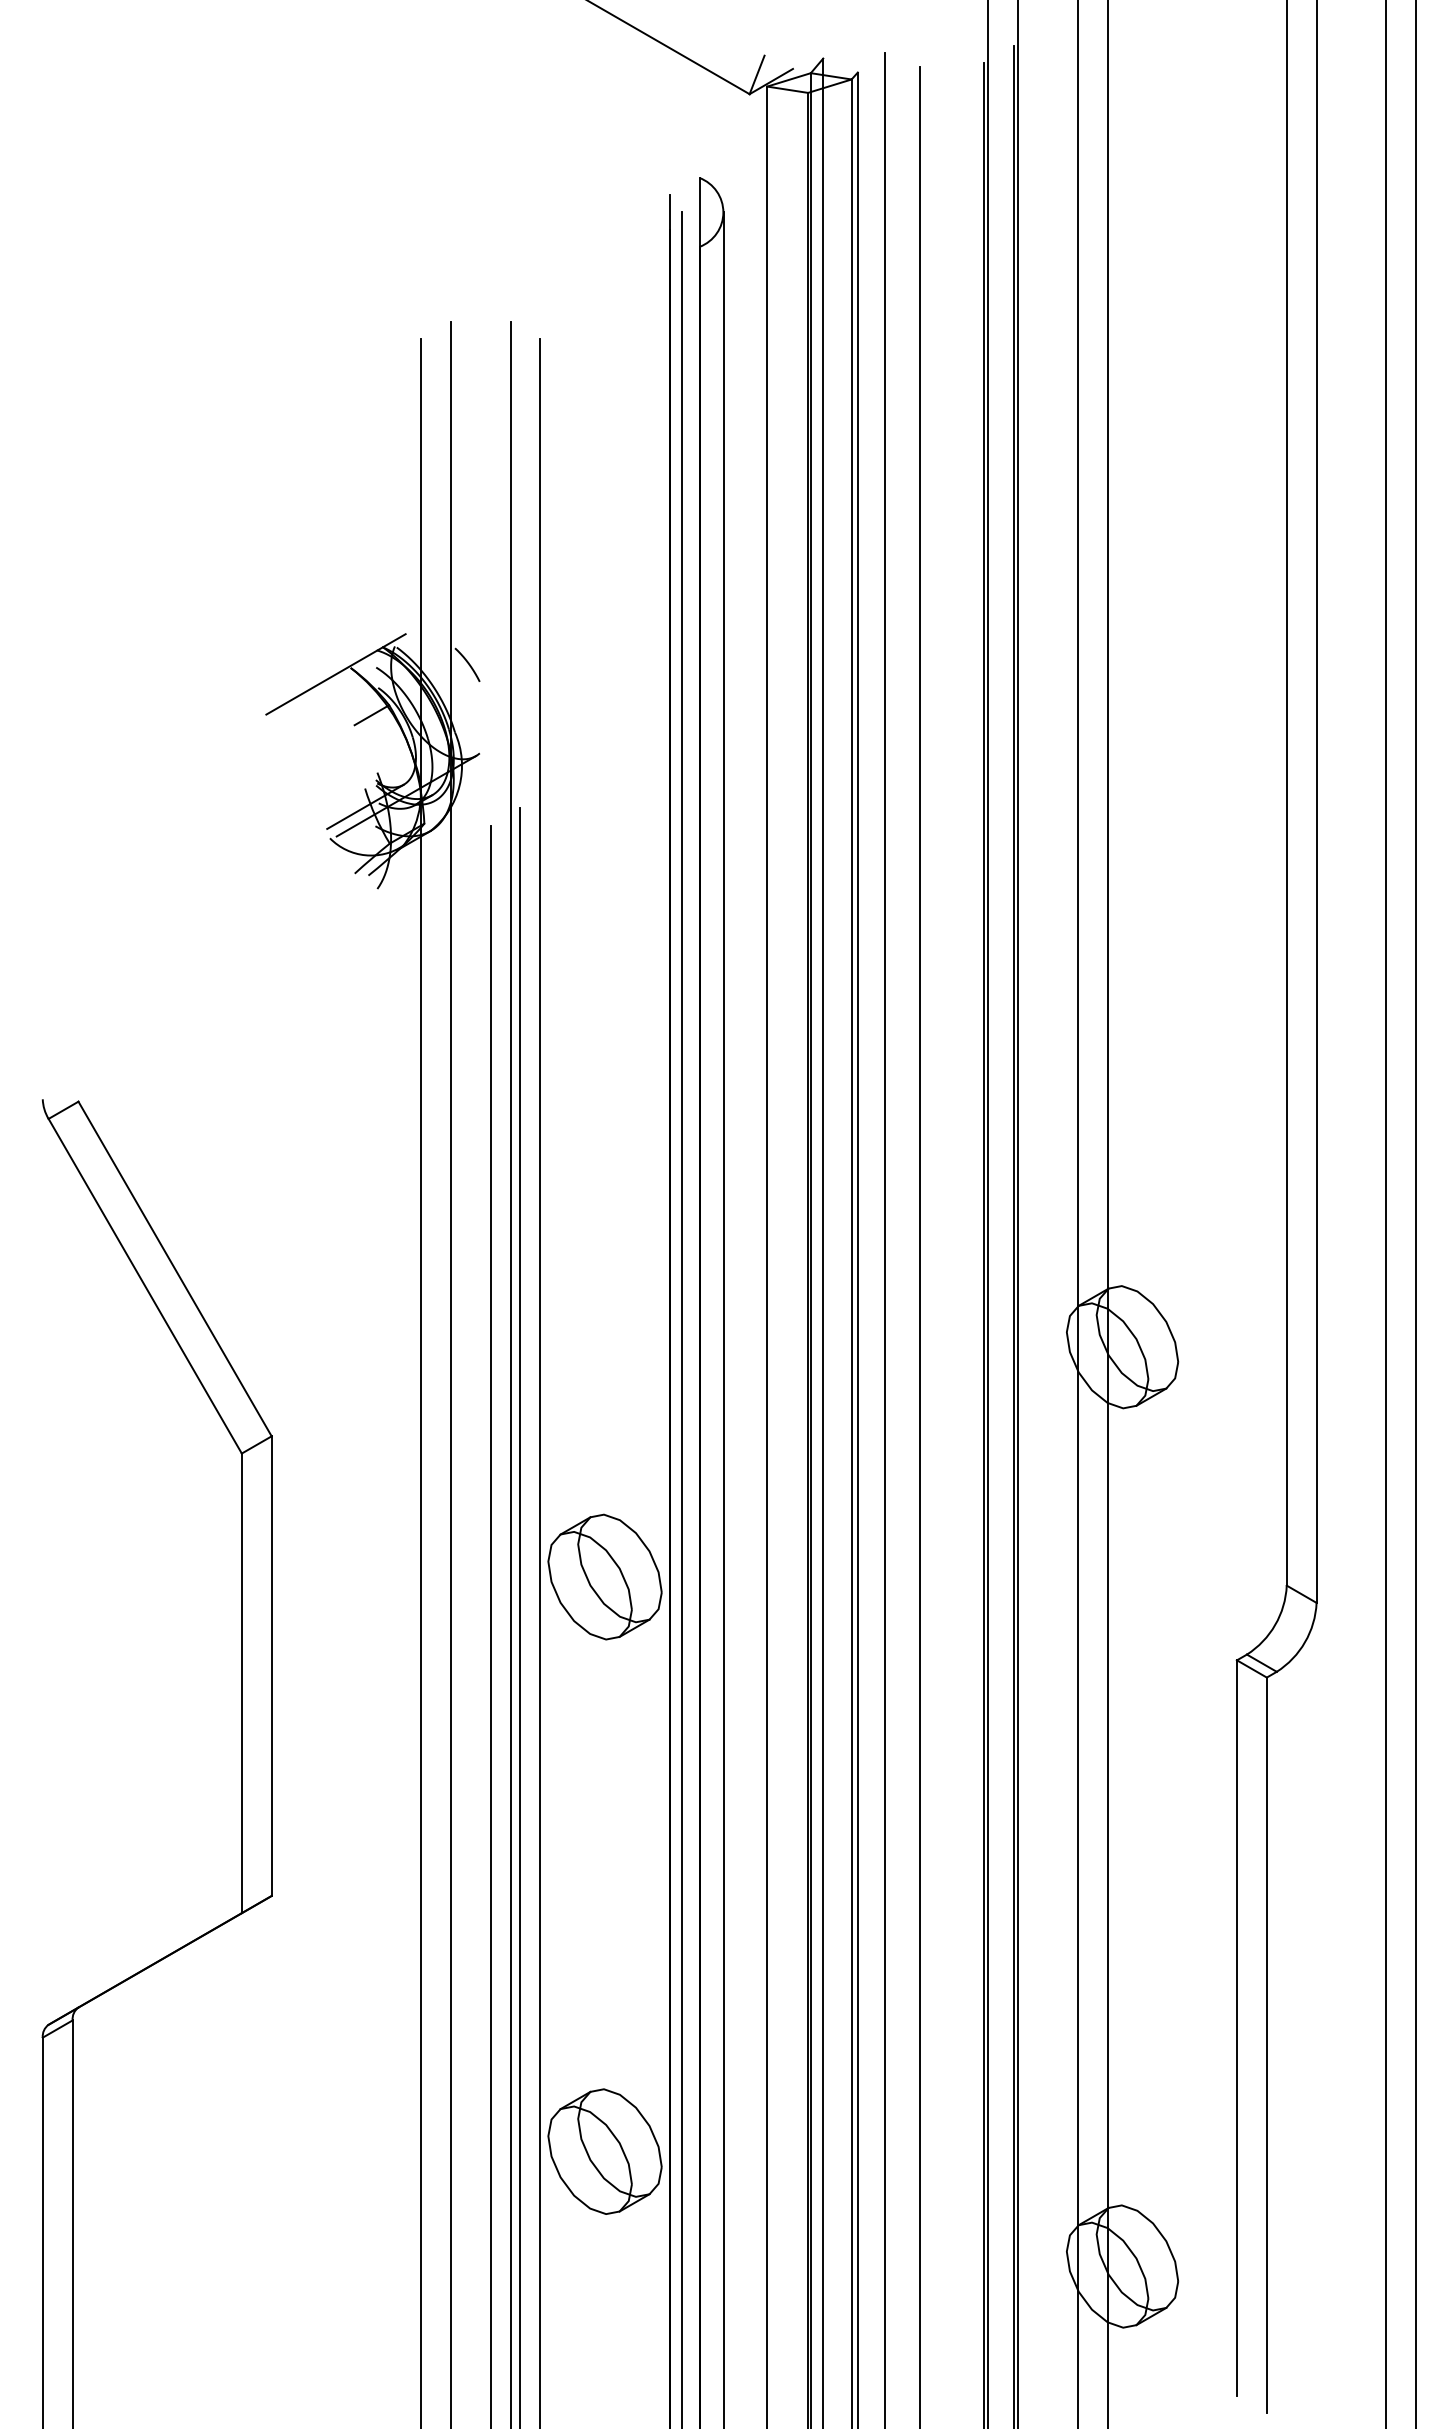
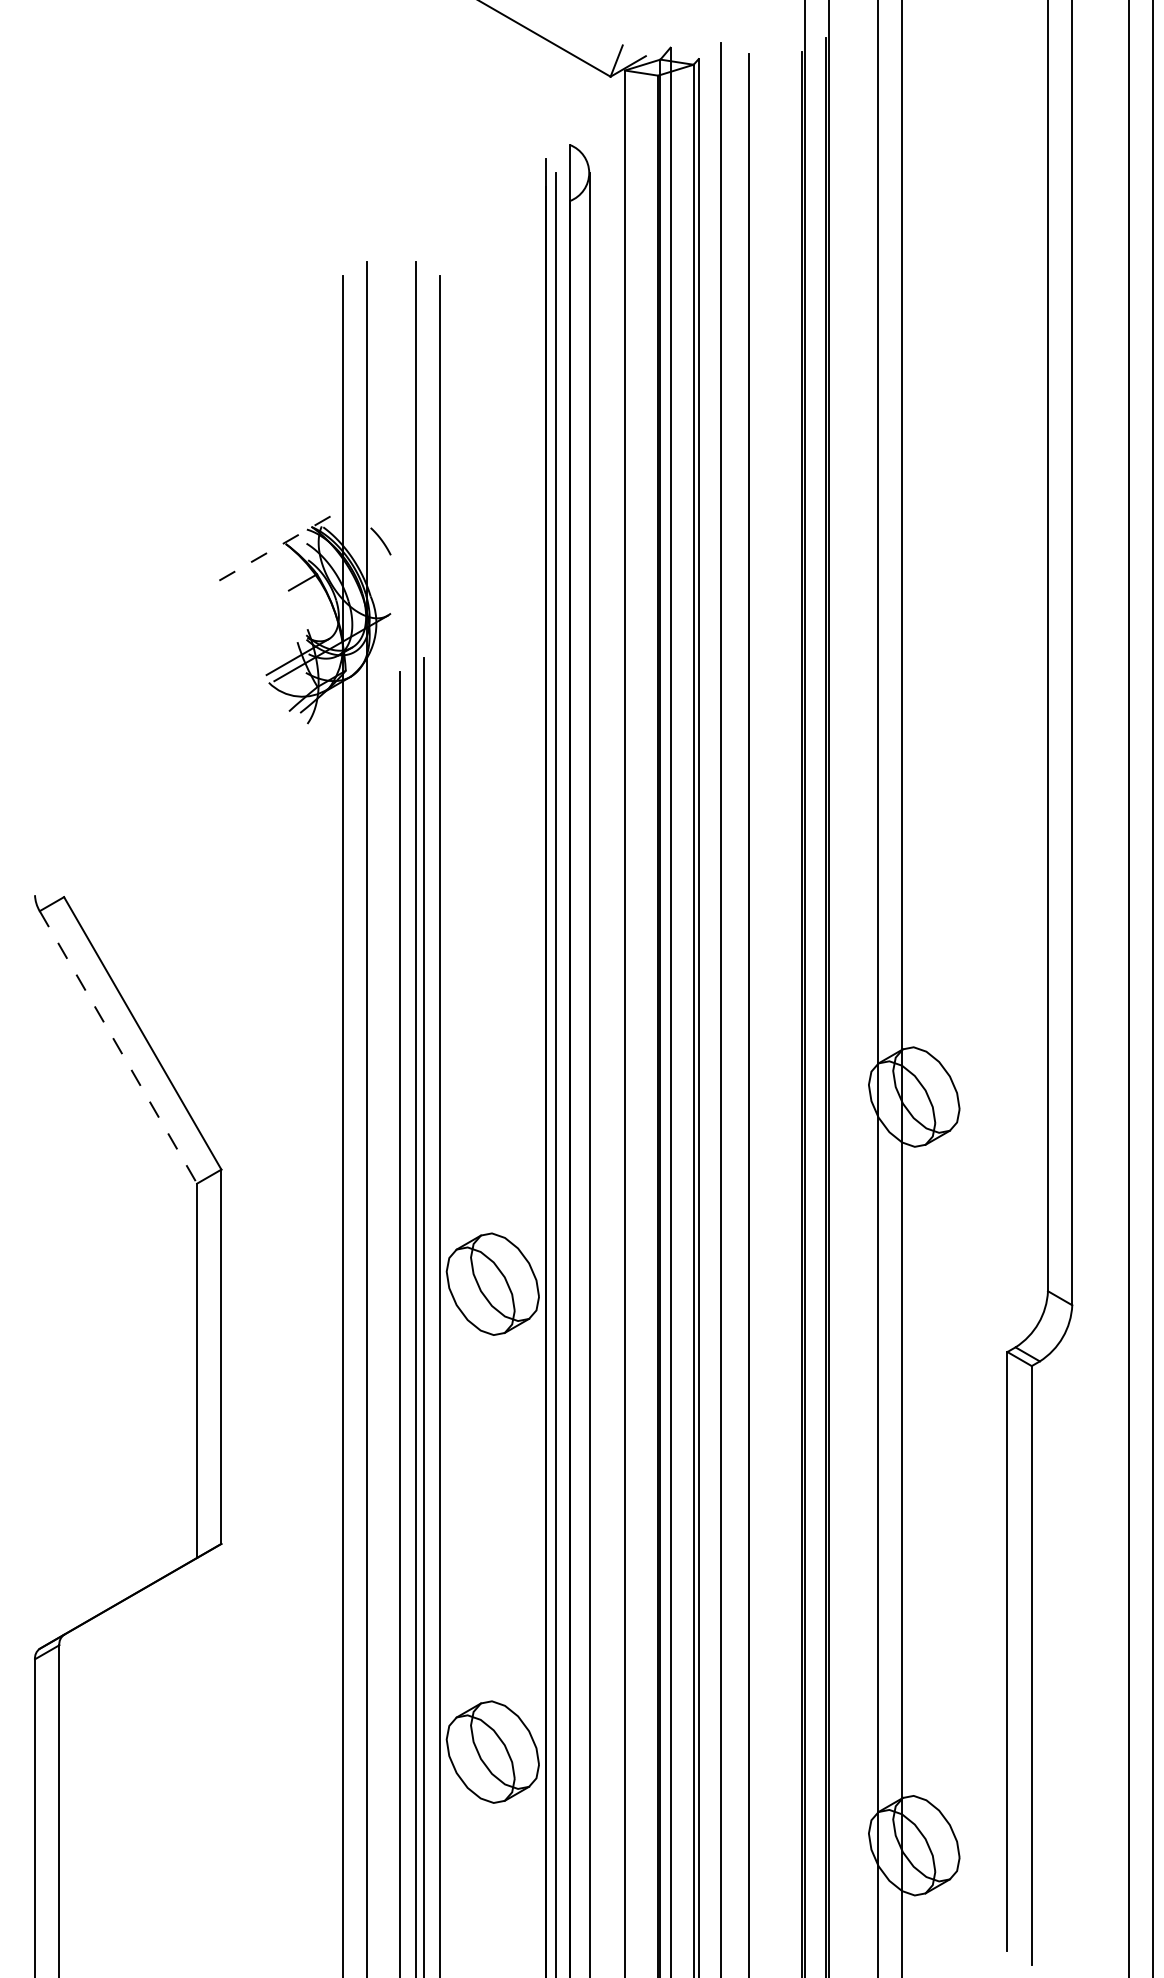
line: (335, 674) -> (273, 549), solid -> dashed
line: (145, 1286) -> (118, 1047), solid -> dashed

